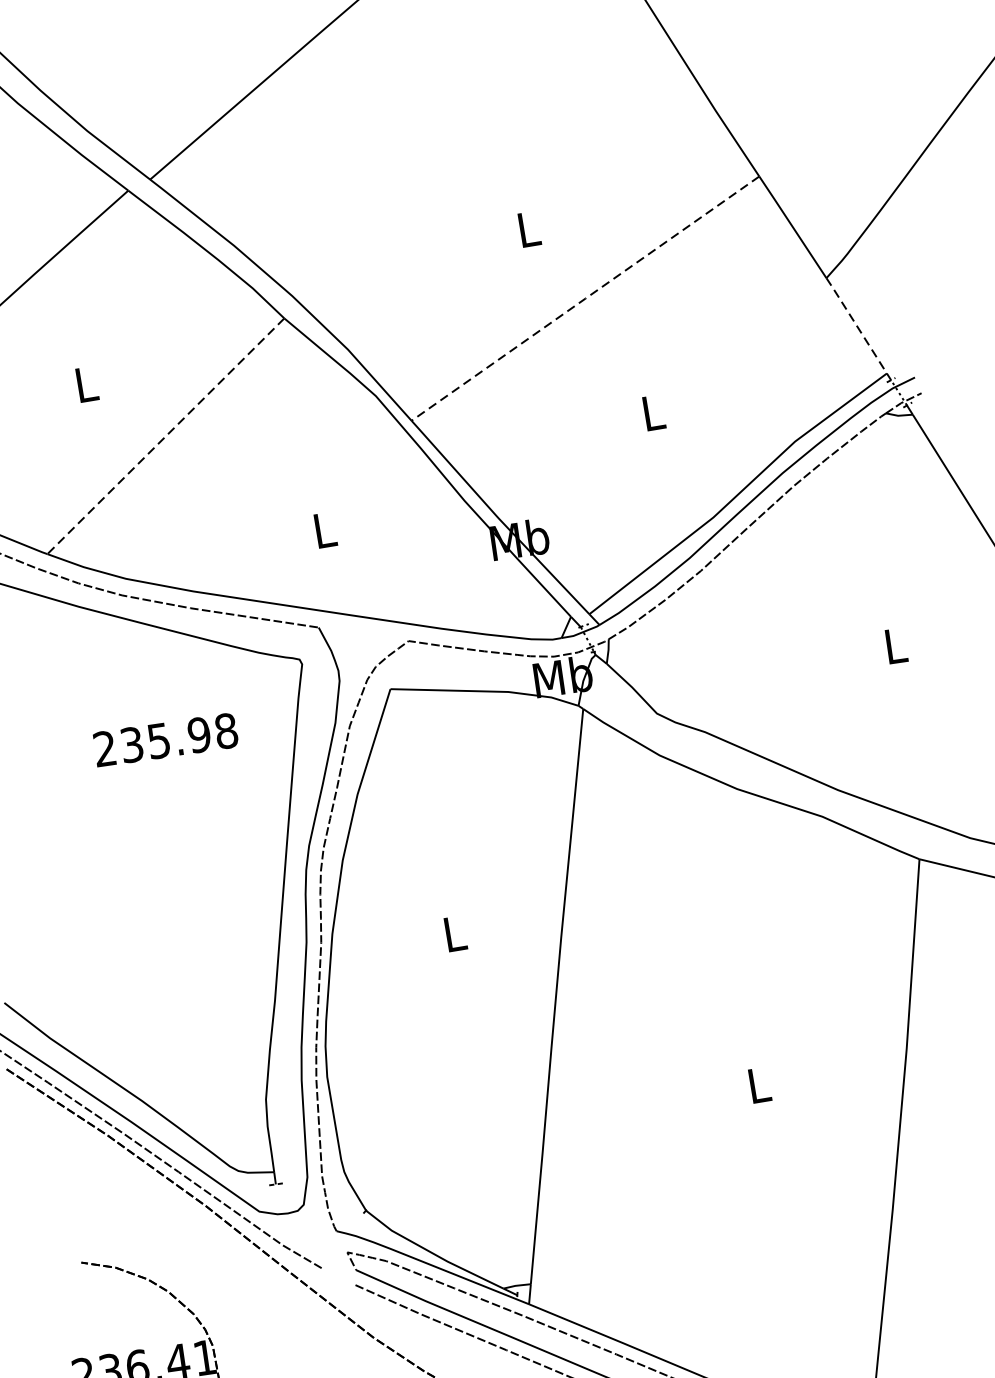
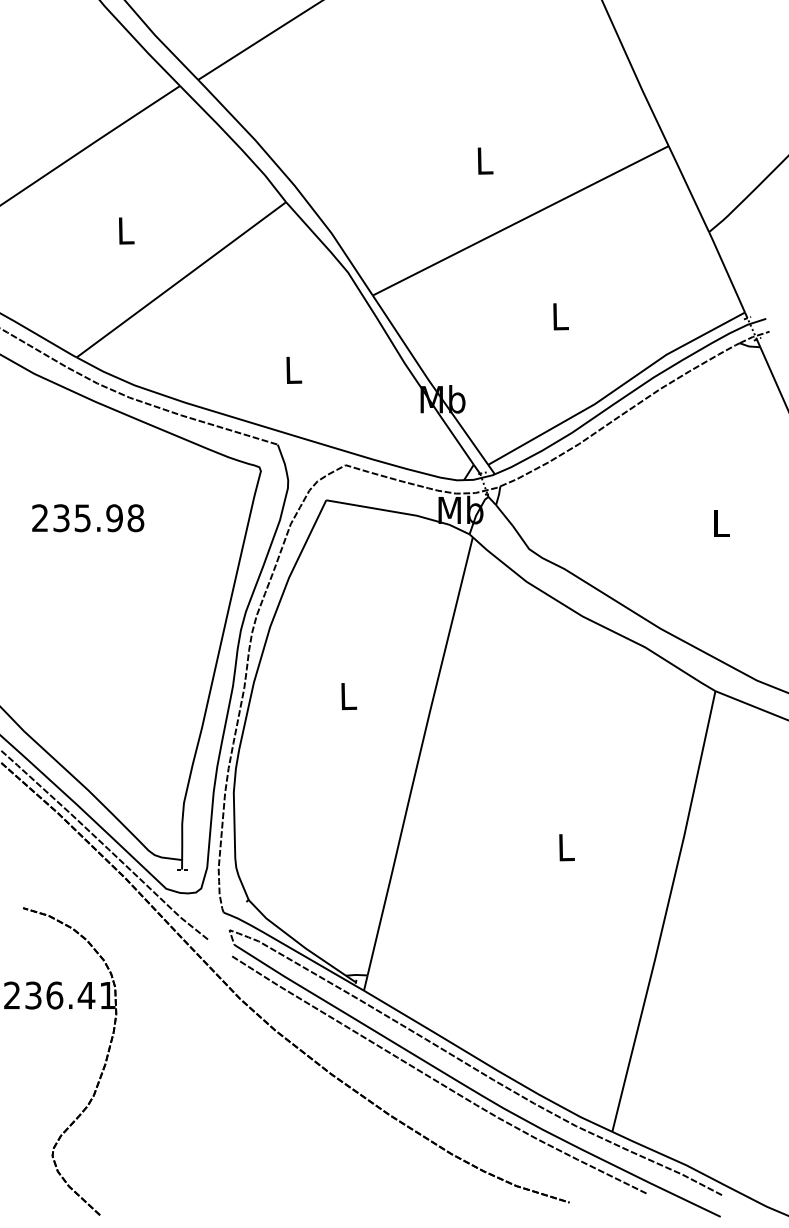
line: (583, 299) -> (519, 221), dashed -> solid
line: (857, 325) -> (727, 272), dashed -> solid
line: (165, 435) -> (181, 279), dashed -> solid
text: (166, 740) -> (88, 518), moved

